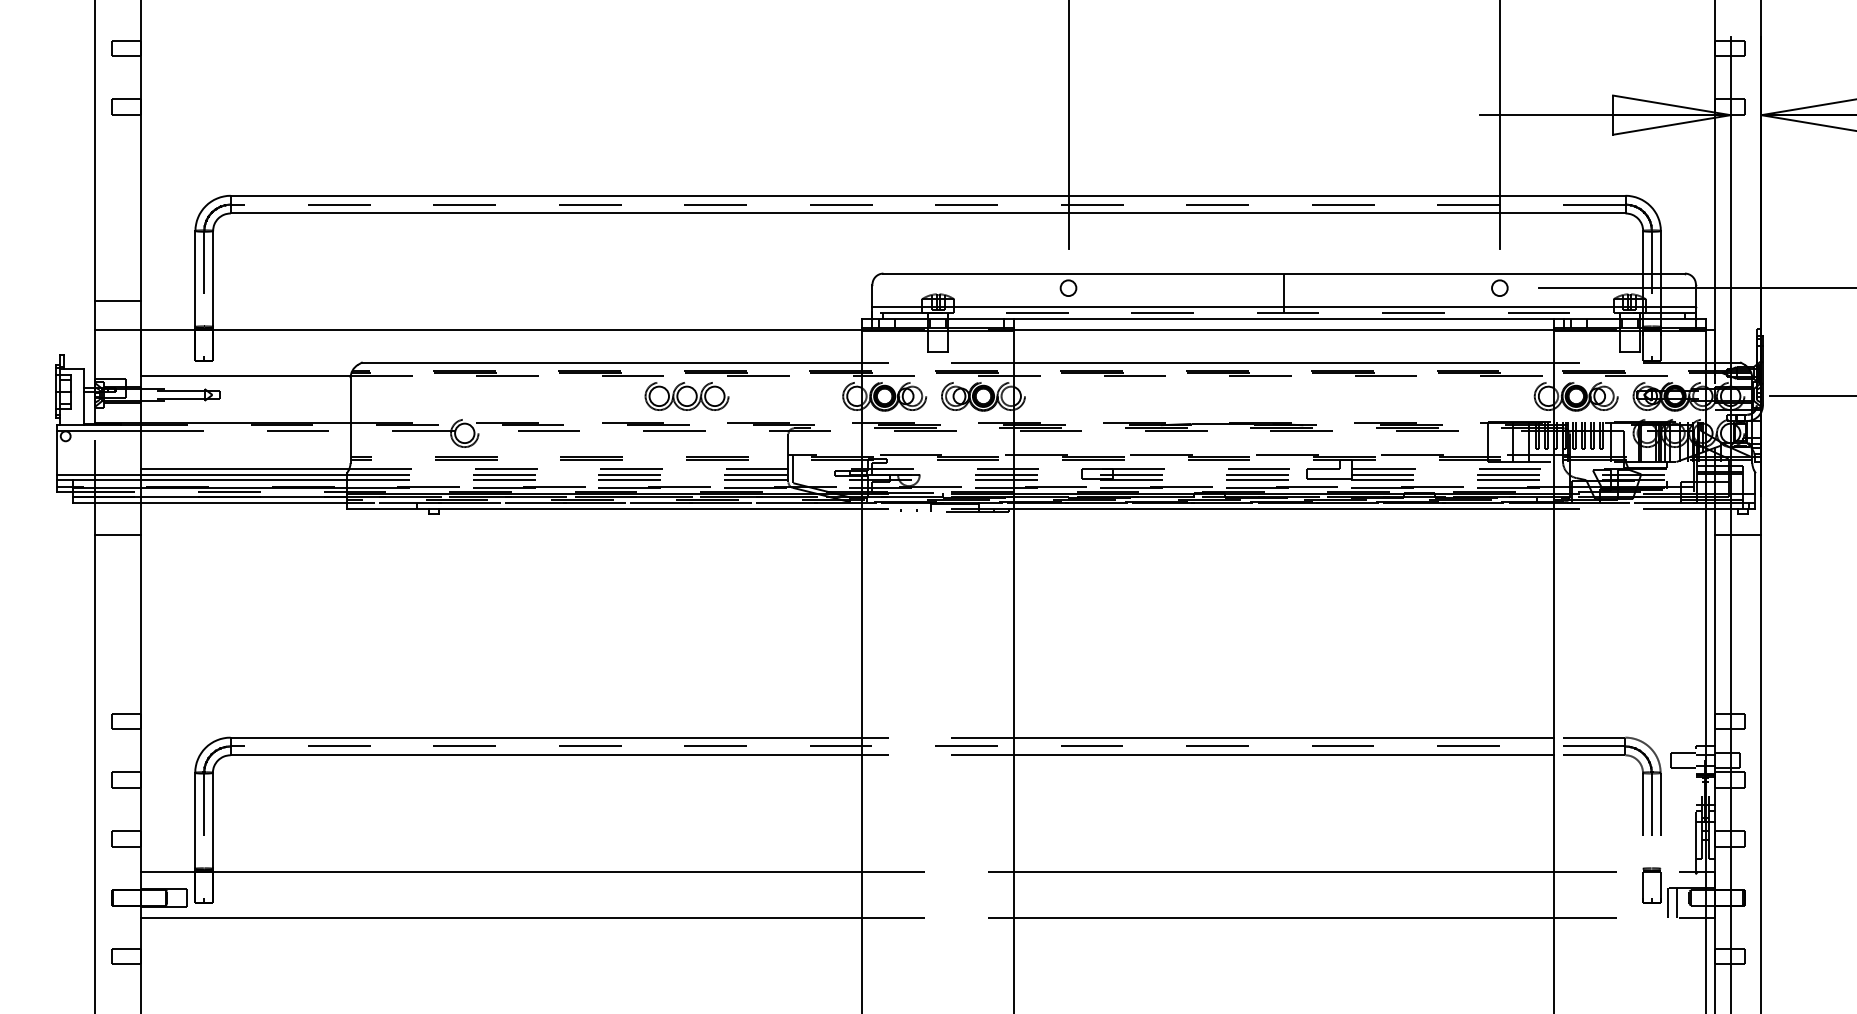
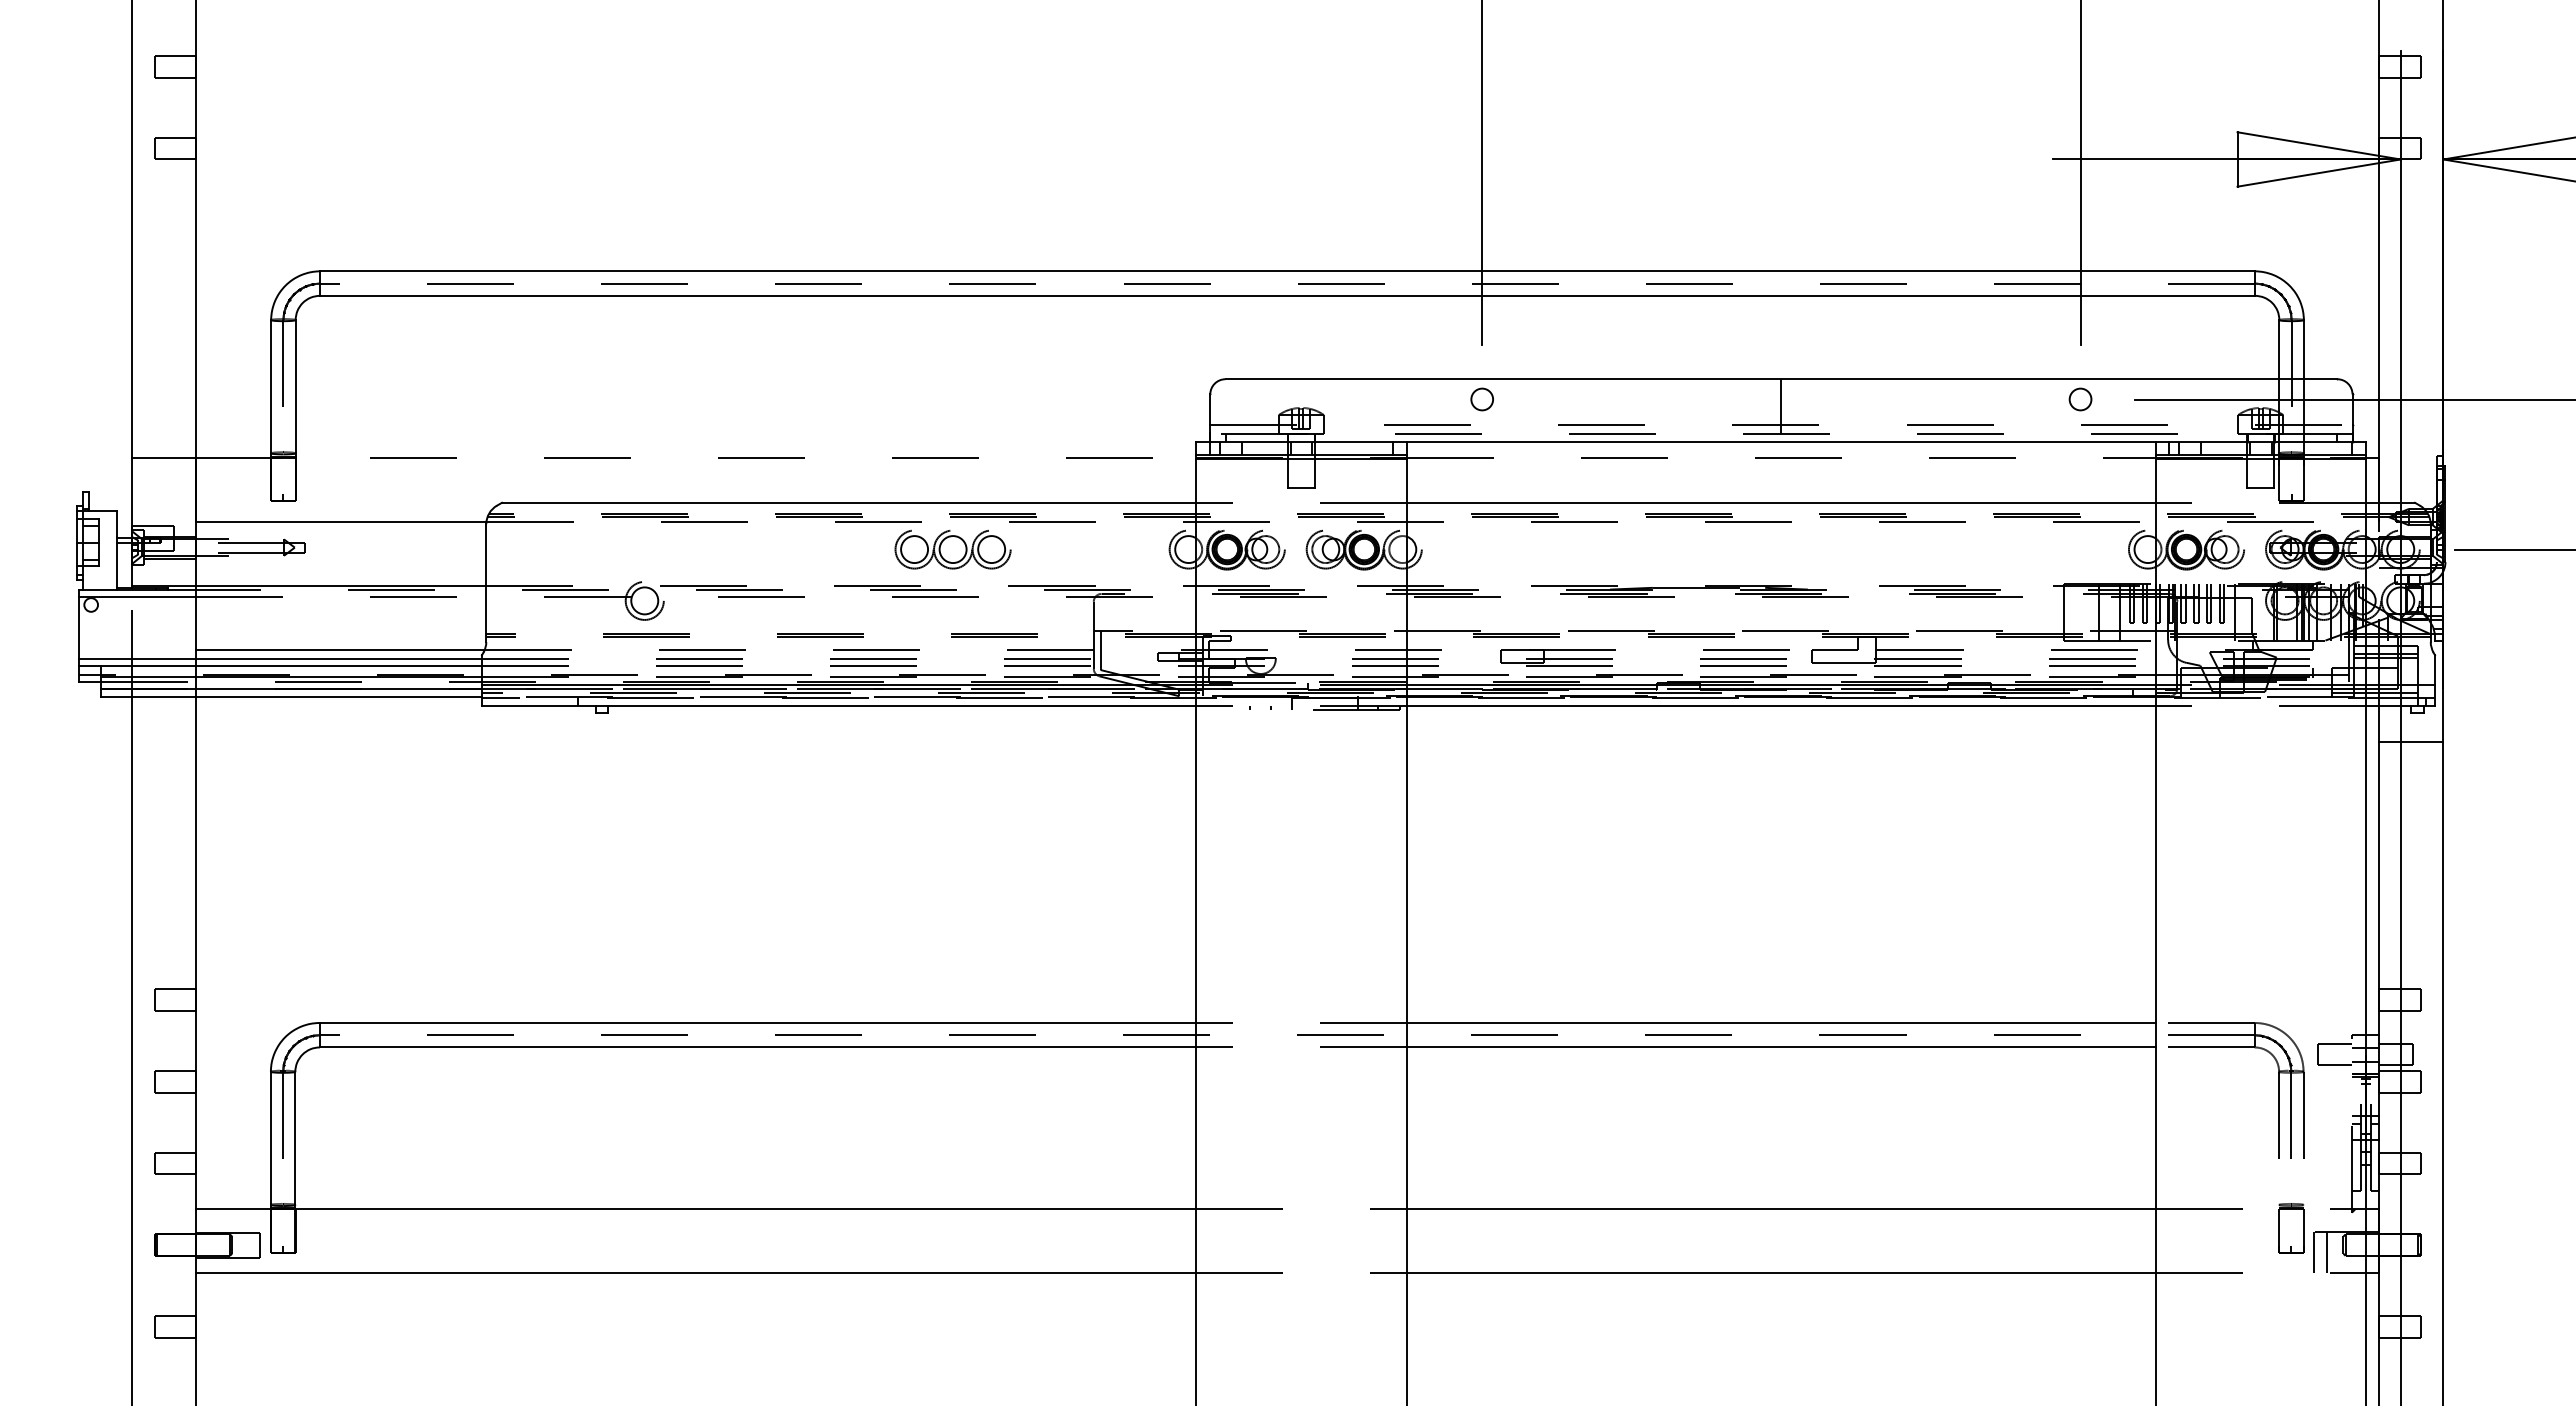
line: (117, 300) -> (163, 416), removed
line: (1284, 306) -> (1781, 425), solid -> dashed
line: (502, 330) -> (696, 457), solid -> dashed
line: (1284, 330) -> (1781, 457), solid -> dashed
line: (117, 535) -> (163, 742), removed

